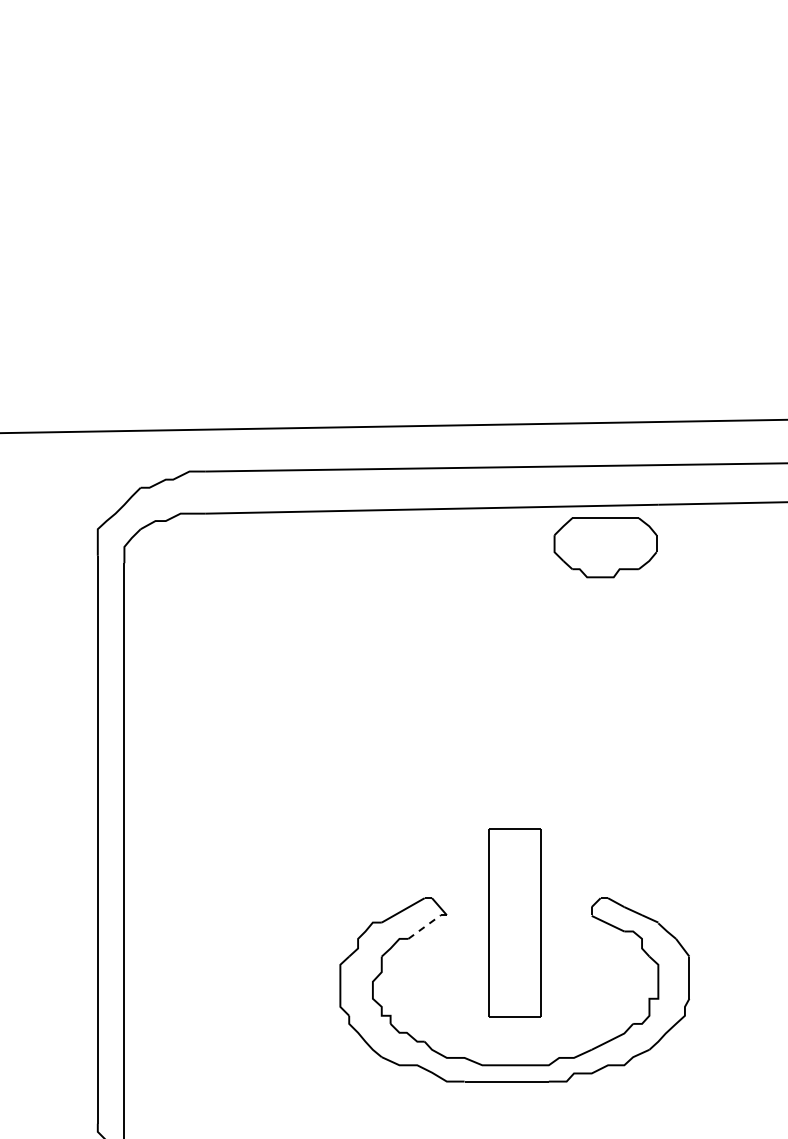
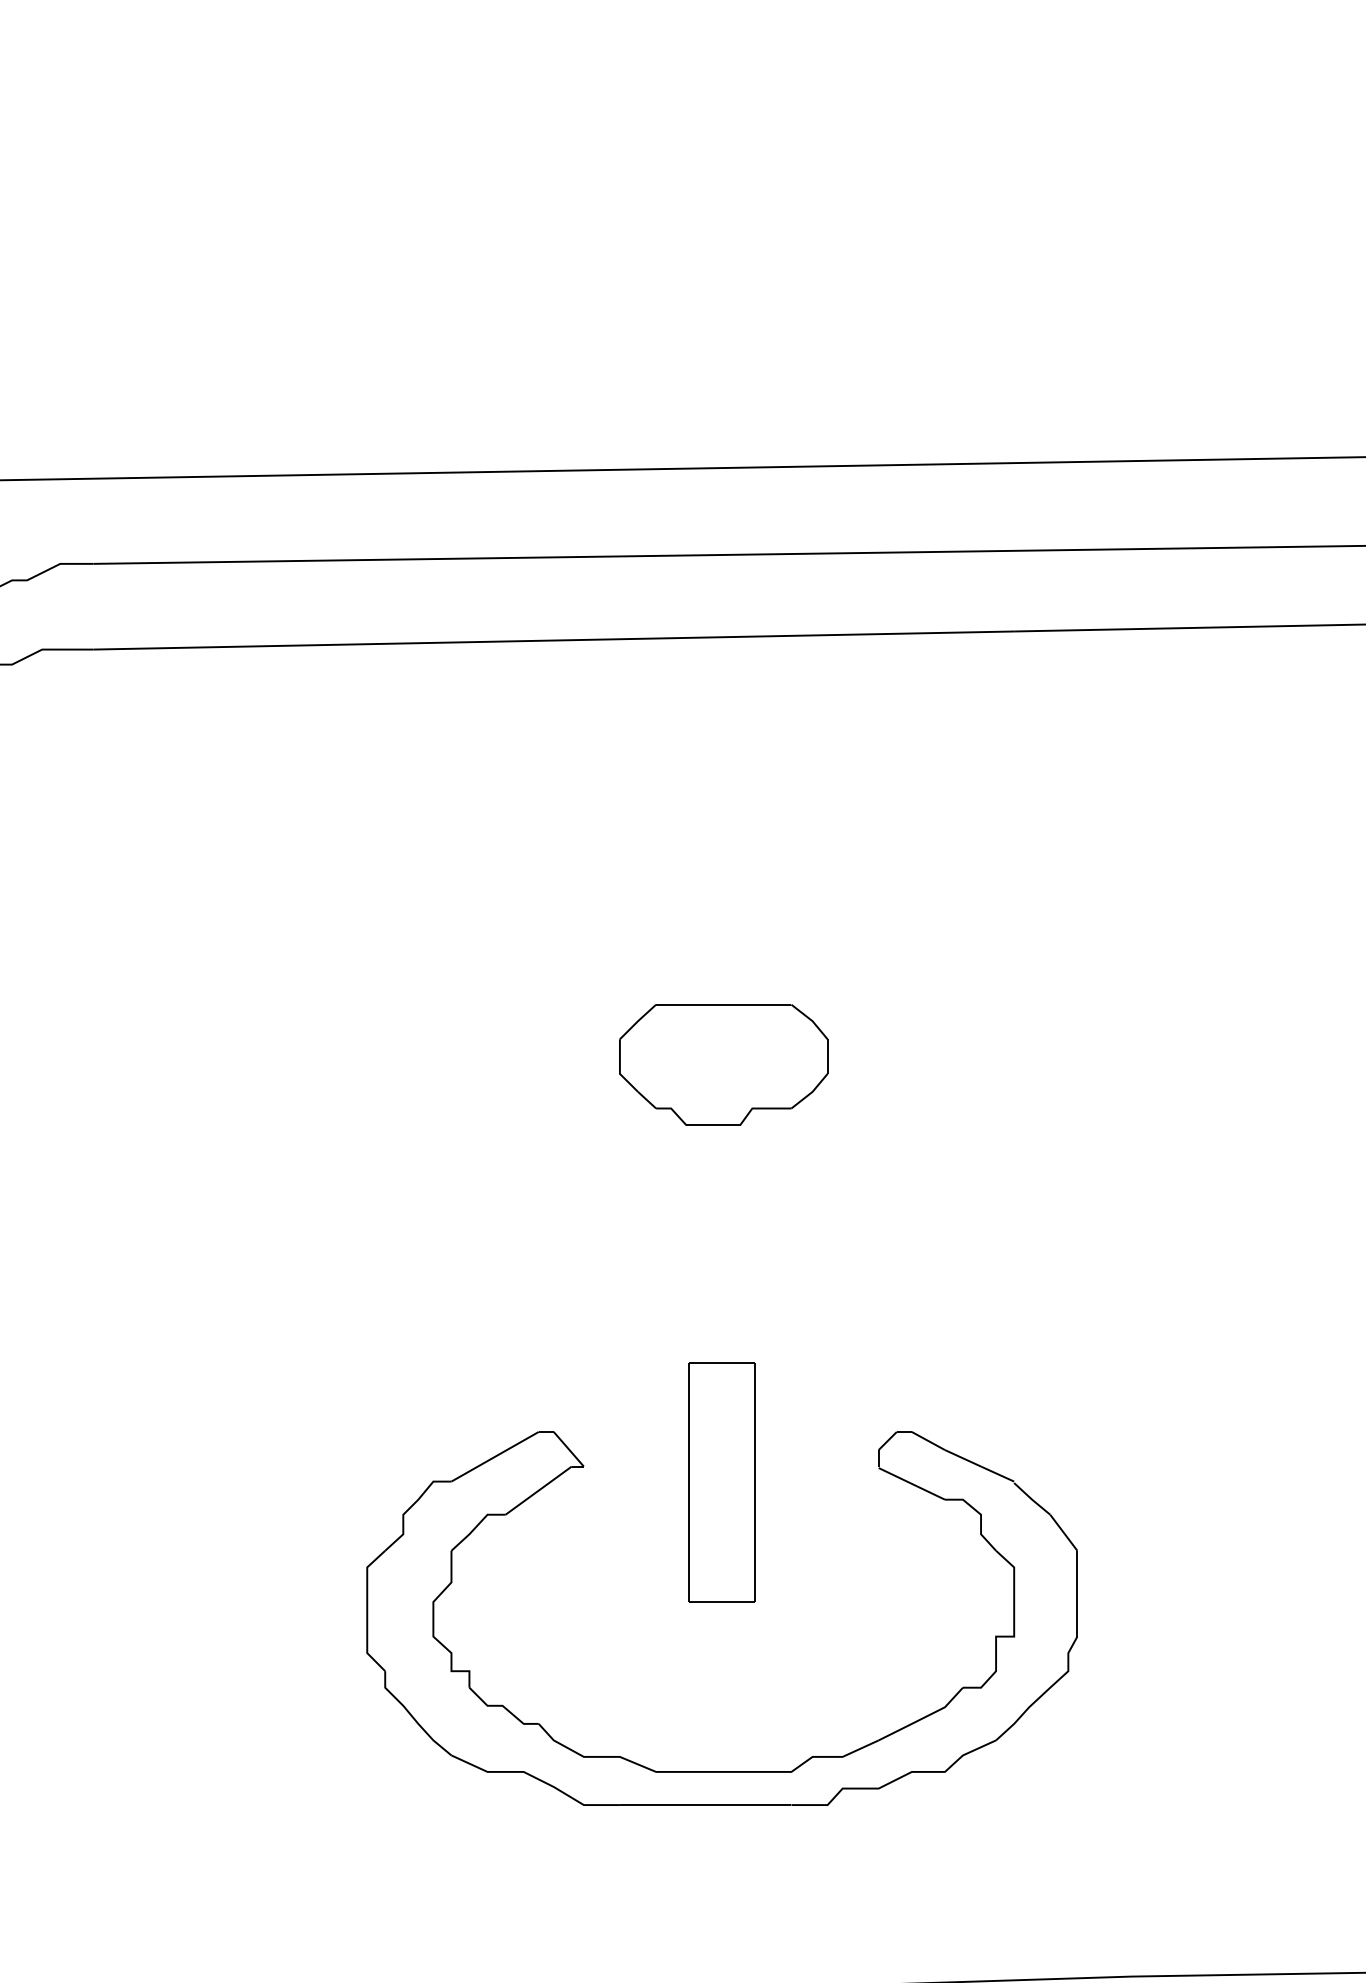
part: (605, 547) -> (723, 1064), moved
part: (514, 922) -> (721, 1481), size x0.62
line: (425, 926) -> (540, 1489), dashed -> solid

